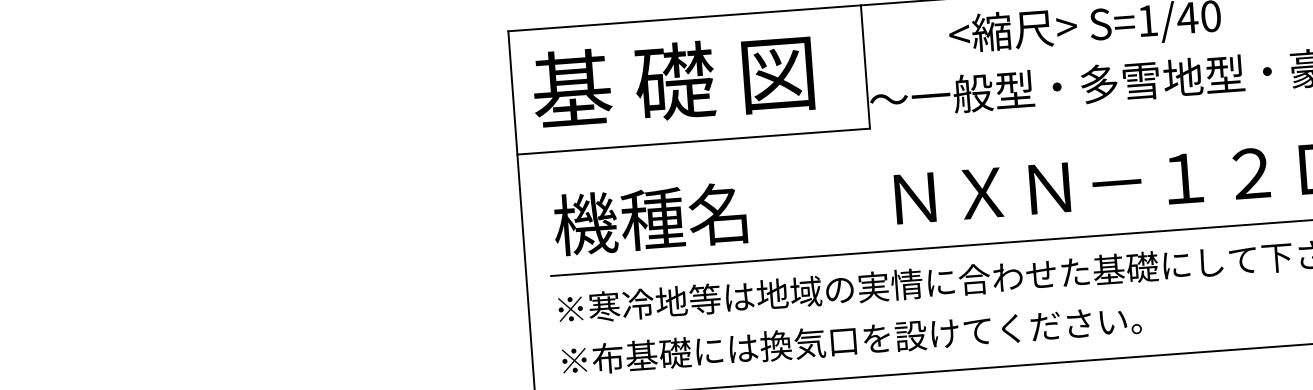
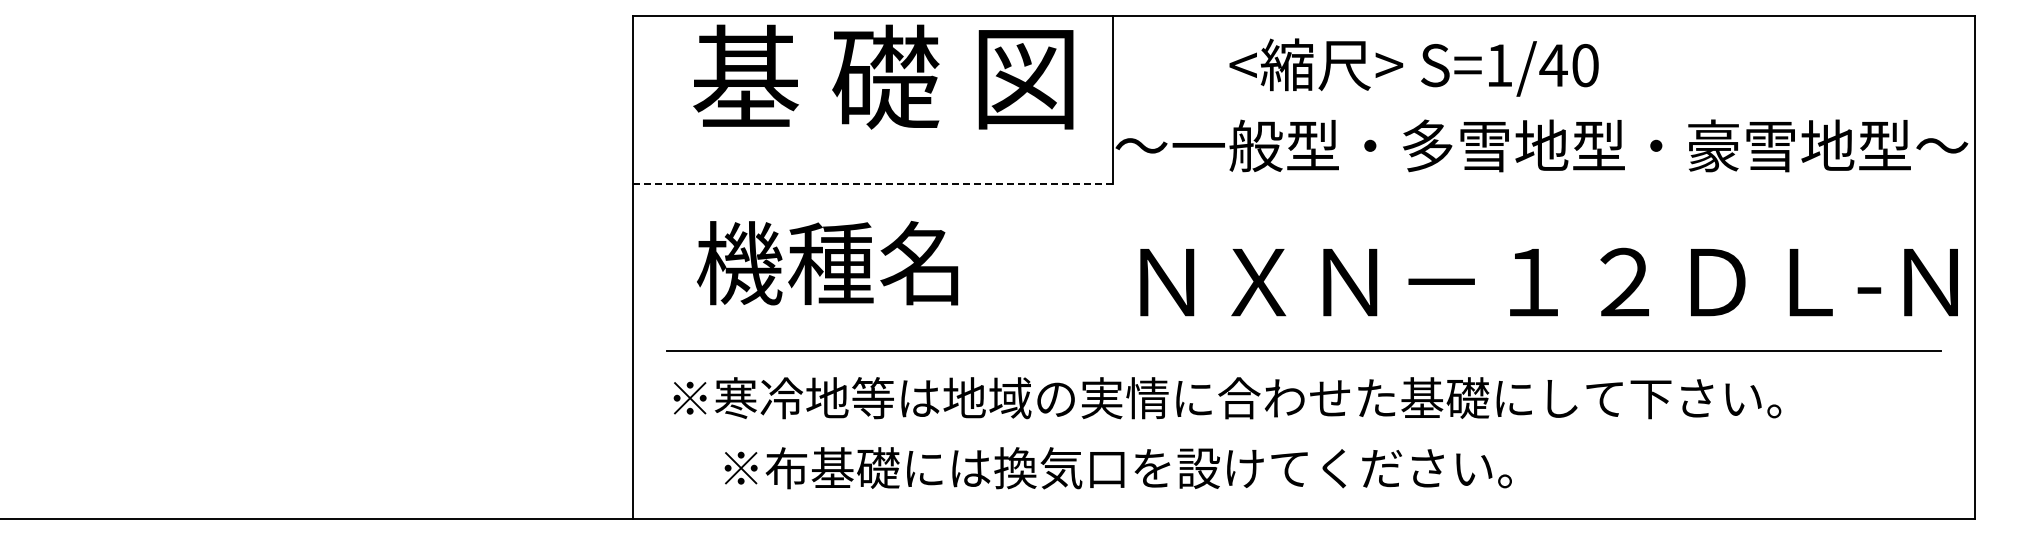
text: (673, 80) -> (883, 76), moved
line: (693, 141) -> (873, 183), solid -> dashed
text: (650, 219) -> (827, 263), moved
text: (851, 340) -> (1117, 468), moved

